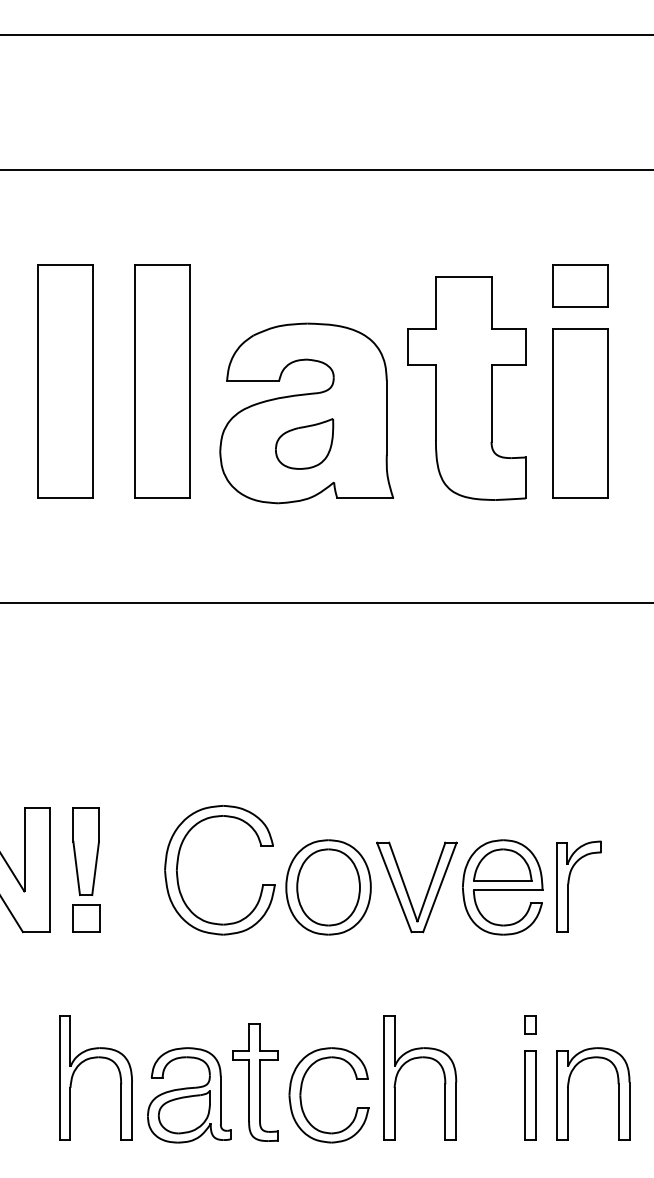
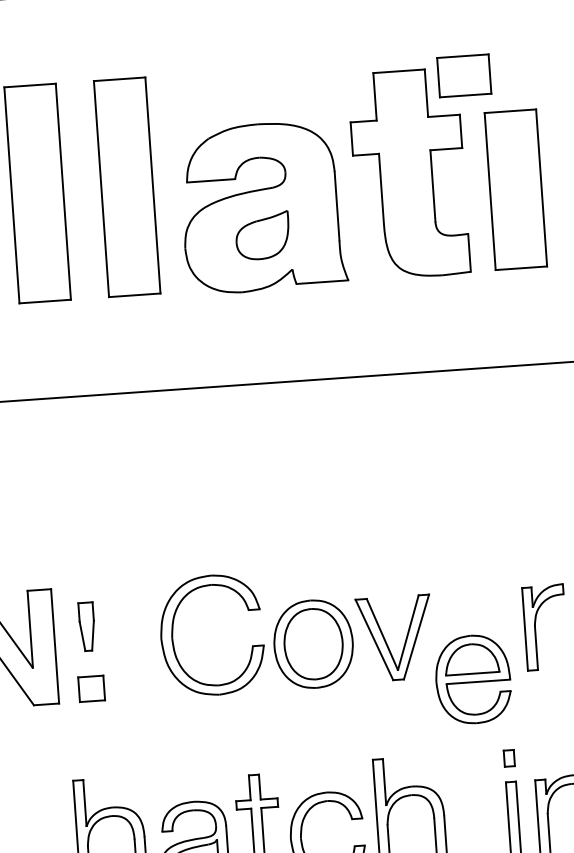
part: (580, 285) -> (464, 75), moved
part: (85, 851) -> (86, 626), size x0.6
part: (502, 887) -> (472, 679), moved

